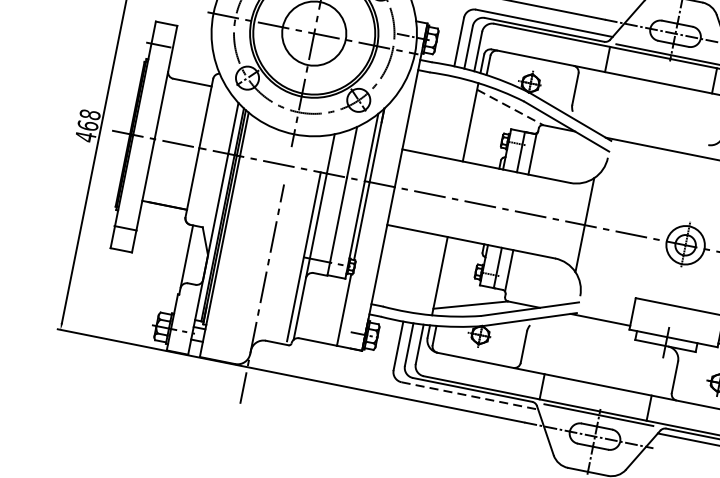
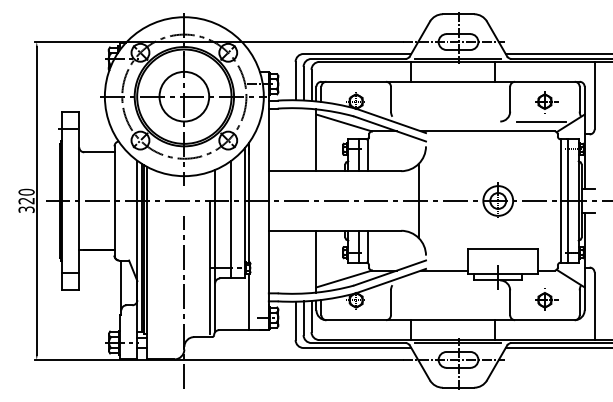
line: (510, 108) -> (344, 123), dashed -> solid
text: (87, 125) -> (26, 200), 468 -> 320
line: (469, 396) -> (357, 348), dashed -> solid

